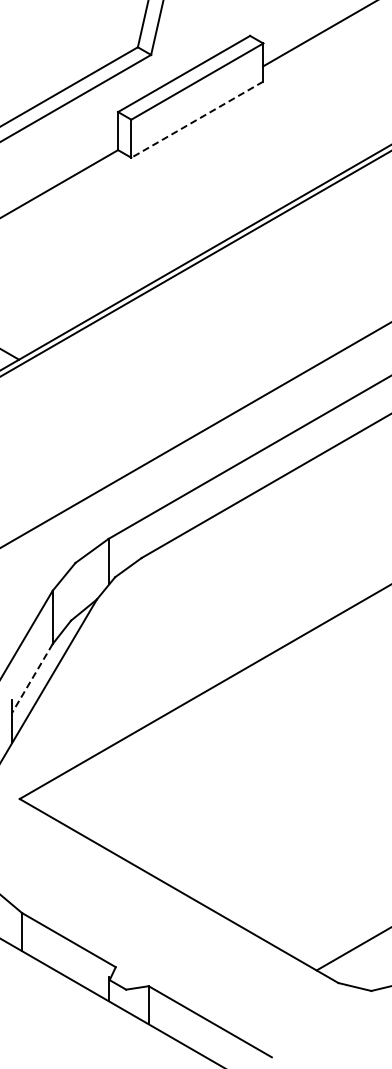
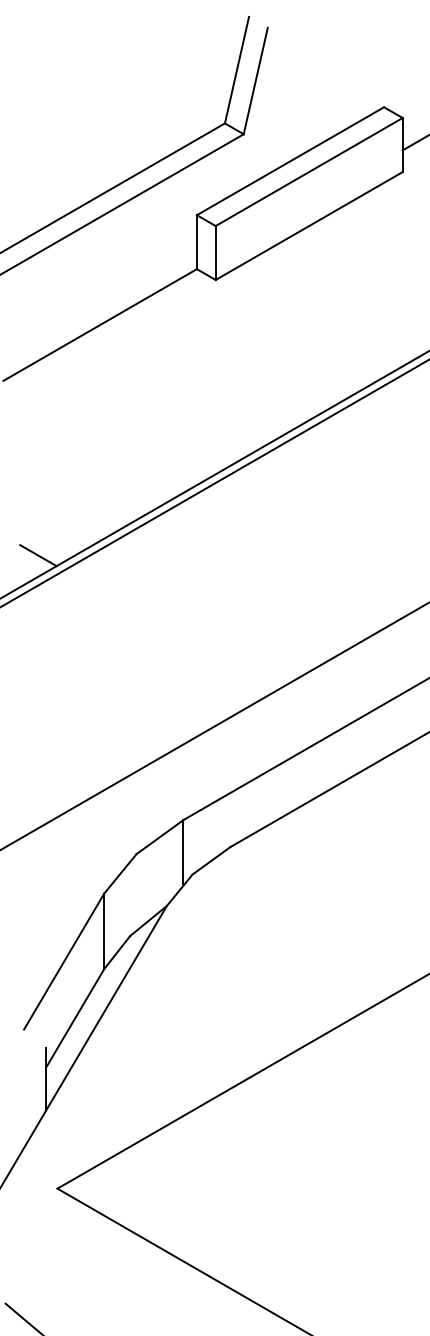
line: (196, 119) -> (308, 225), dashed -> solid
line: (32, 679) -> (75, 1019), dashed -> solid

